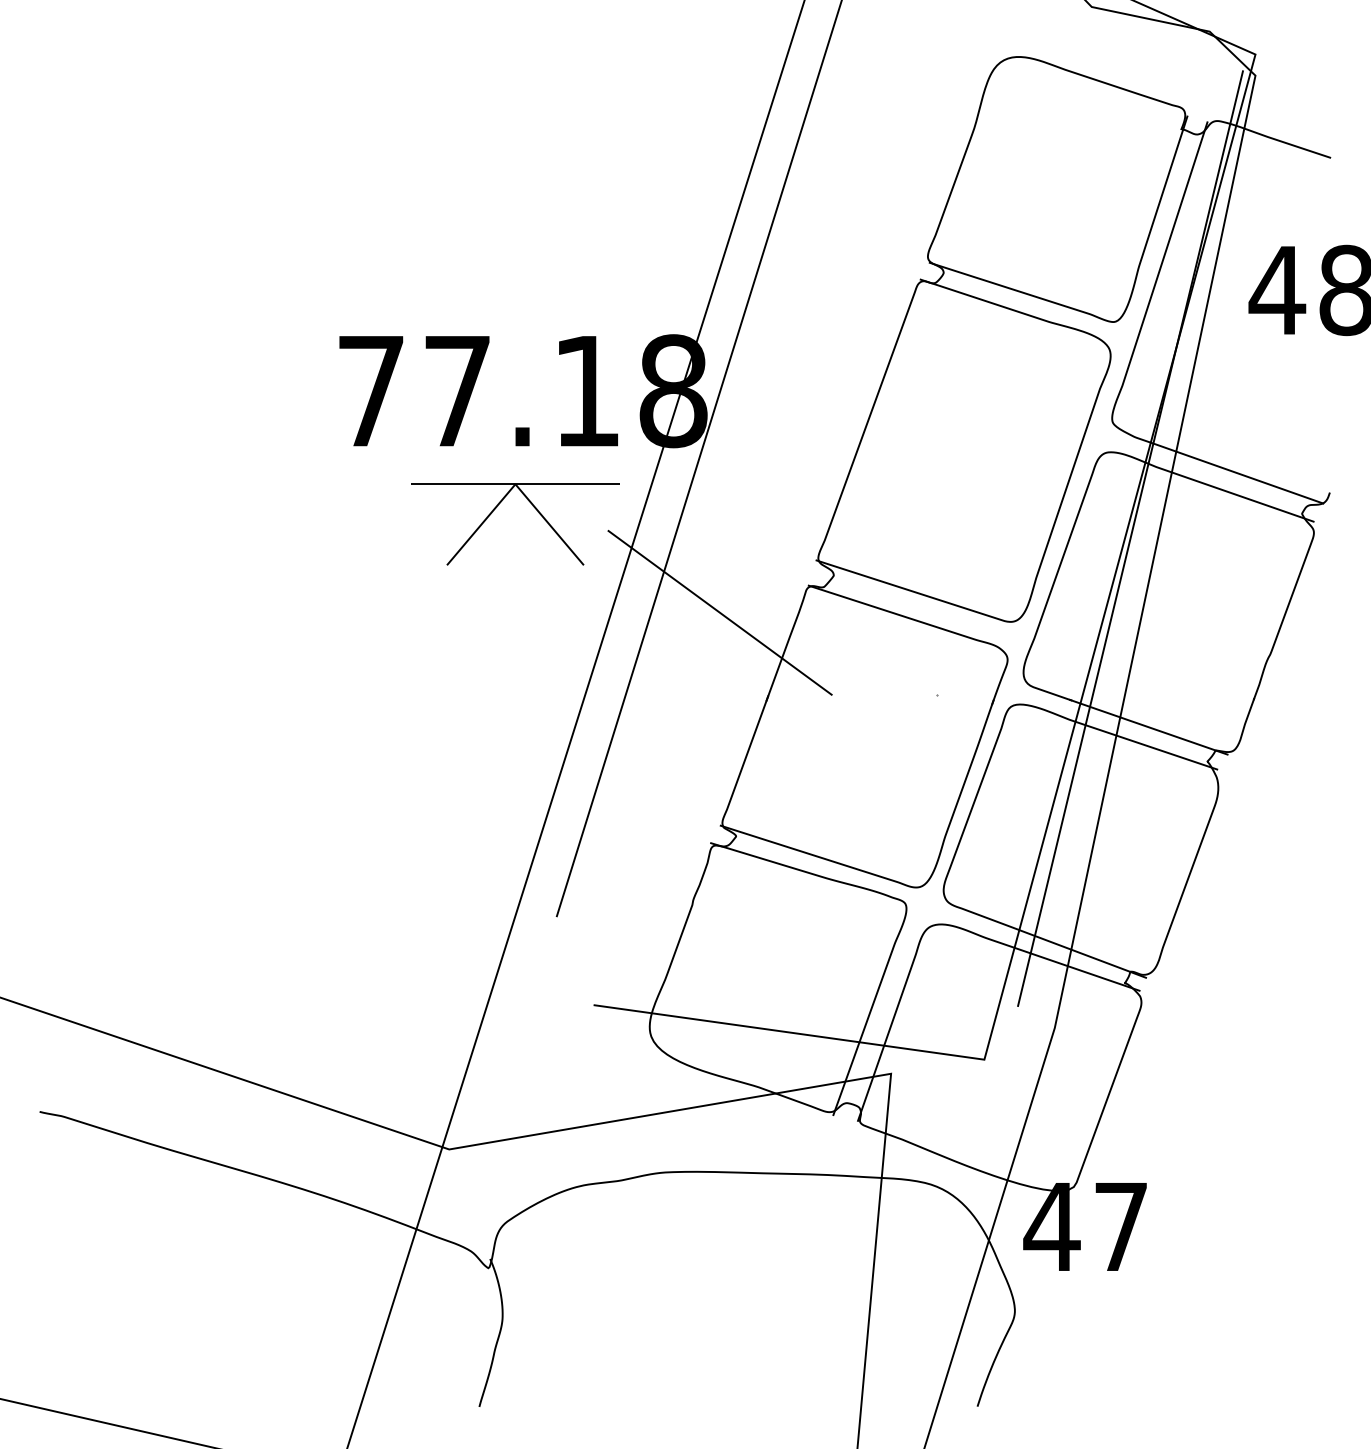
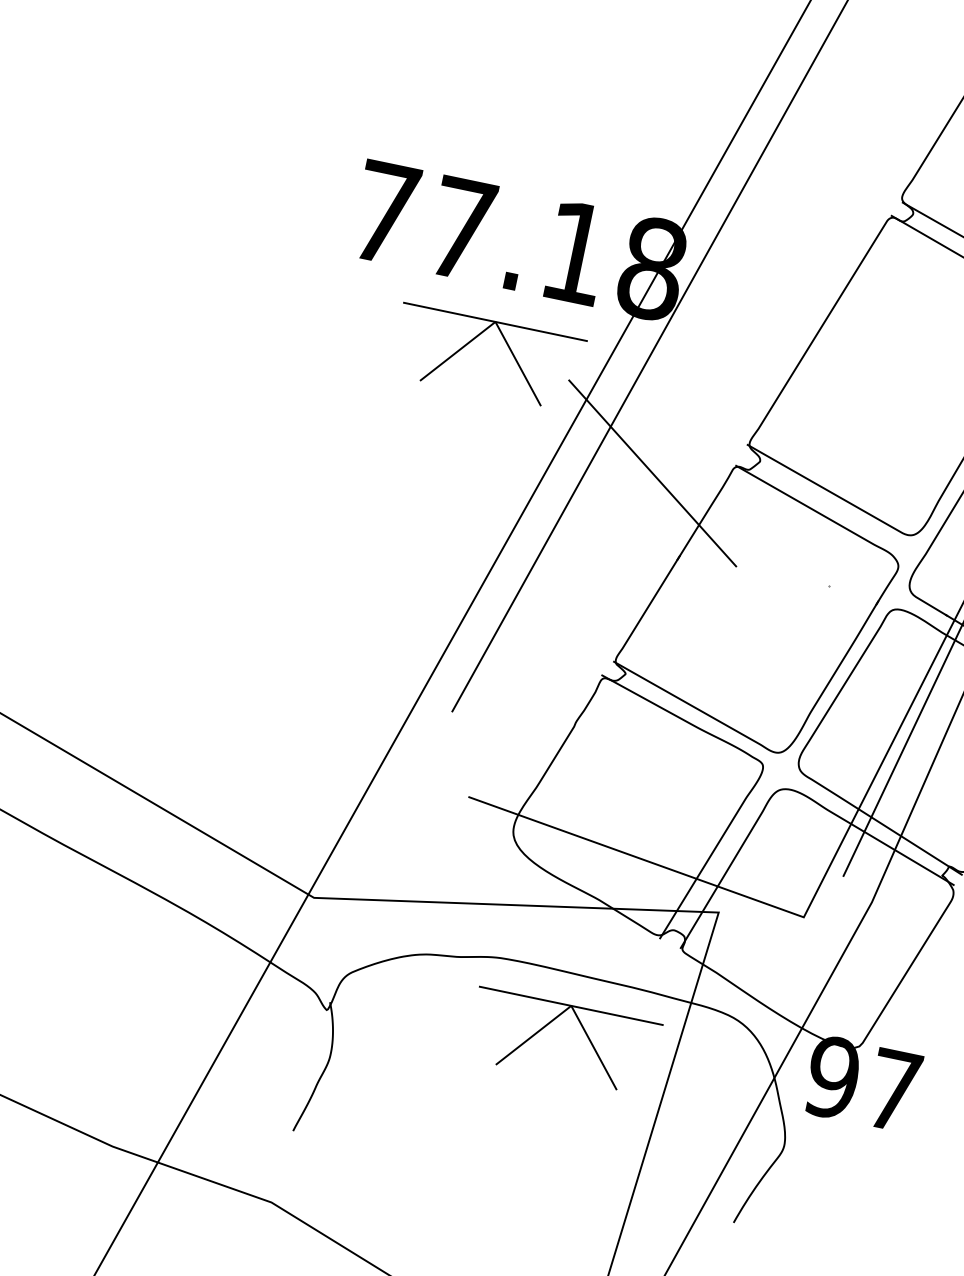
text: (1051, 1226) -> (832, 1077), 47 -> 97
part: (769, 1230) -> (582, 1028), added

